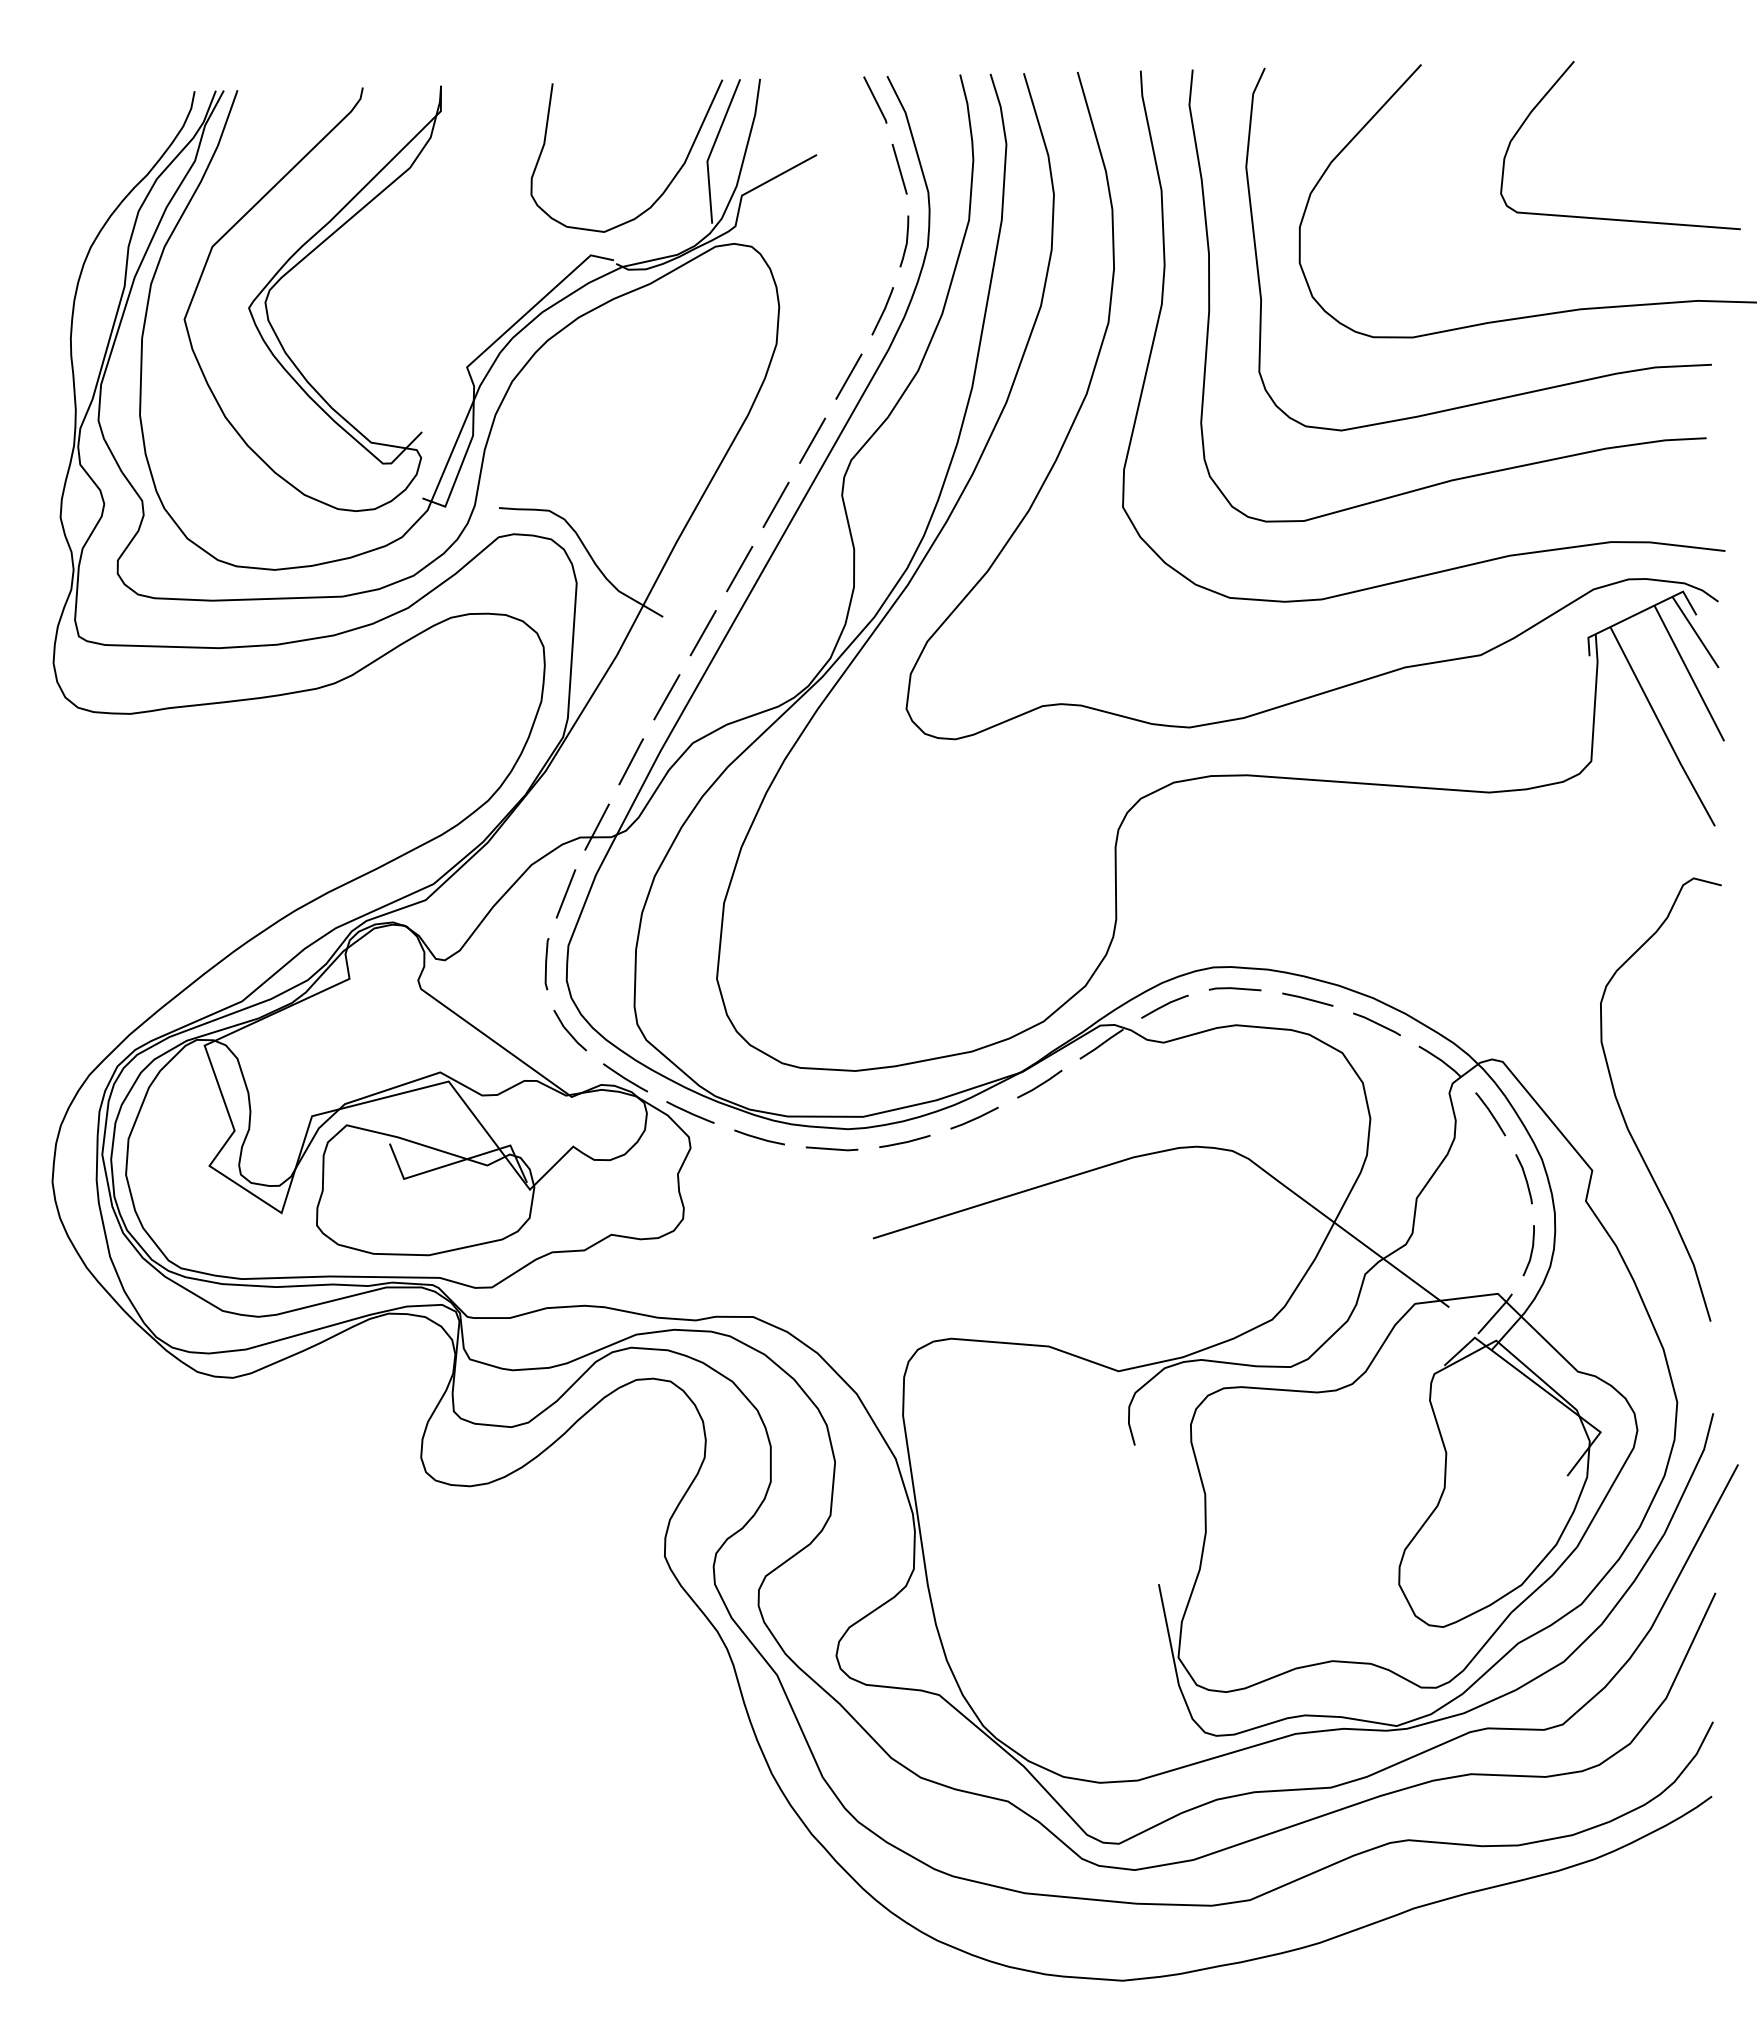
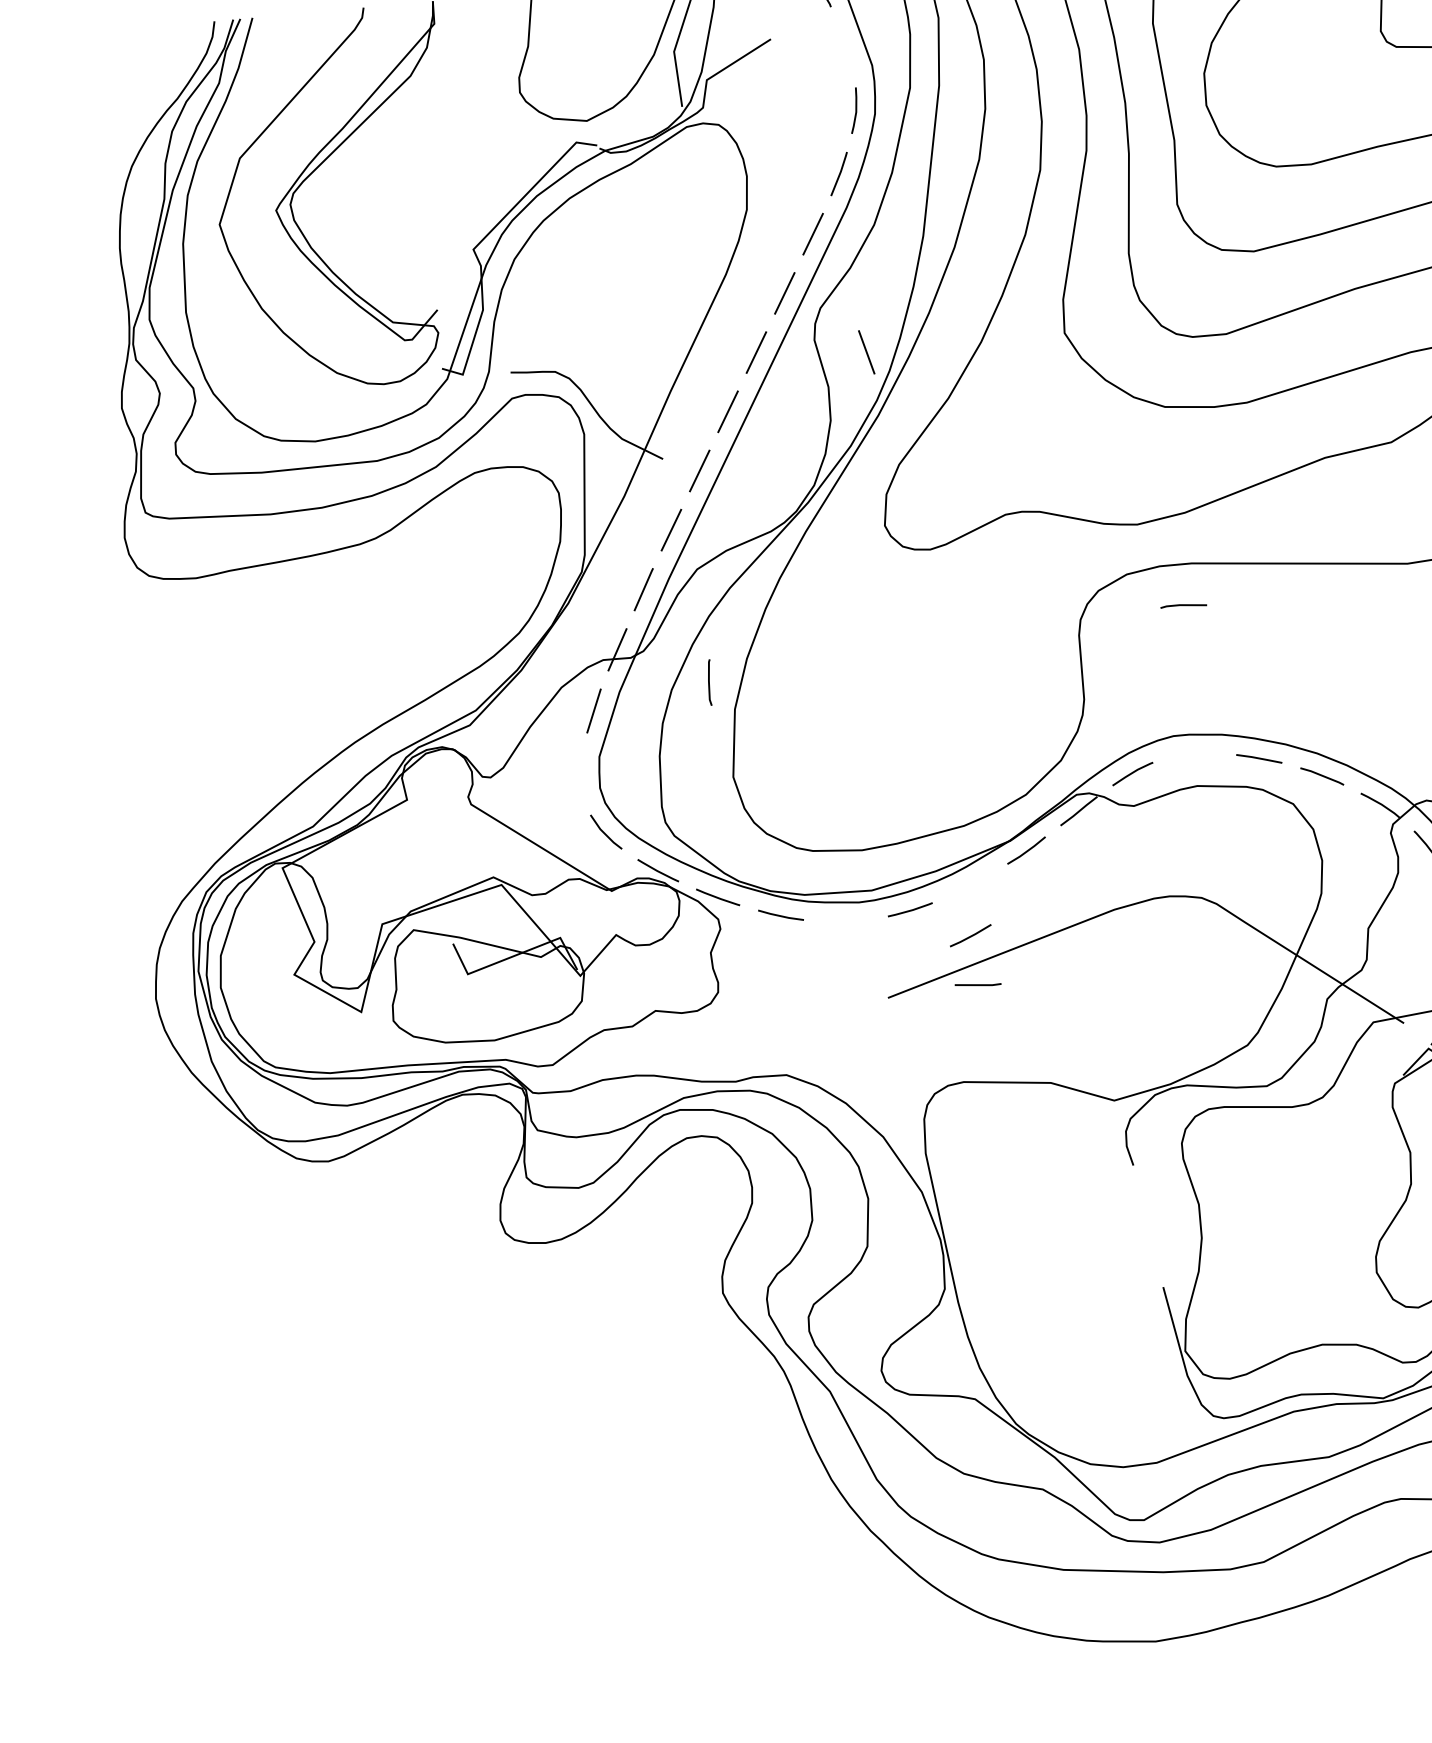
line: (899, 169) -> (866, 352), moved
line: (546, 964) -> (709, 682), moved
line: (1234, 989) -> (1183, 606), moved
line: (974, 1118) -> (970, 935), moved
line: (831, 1148) -> (977, 984), moved

